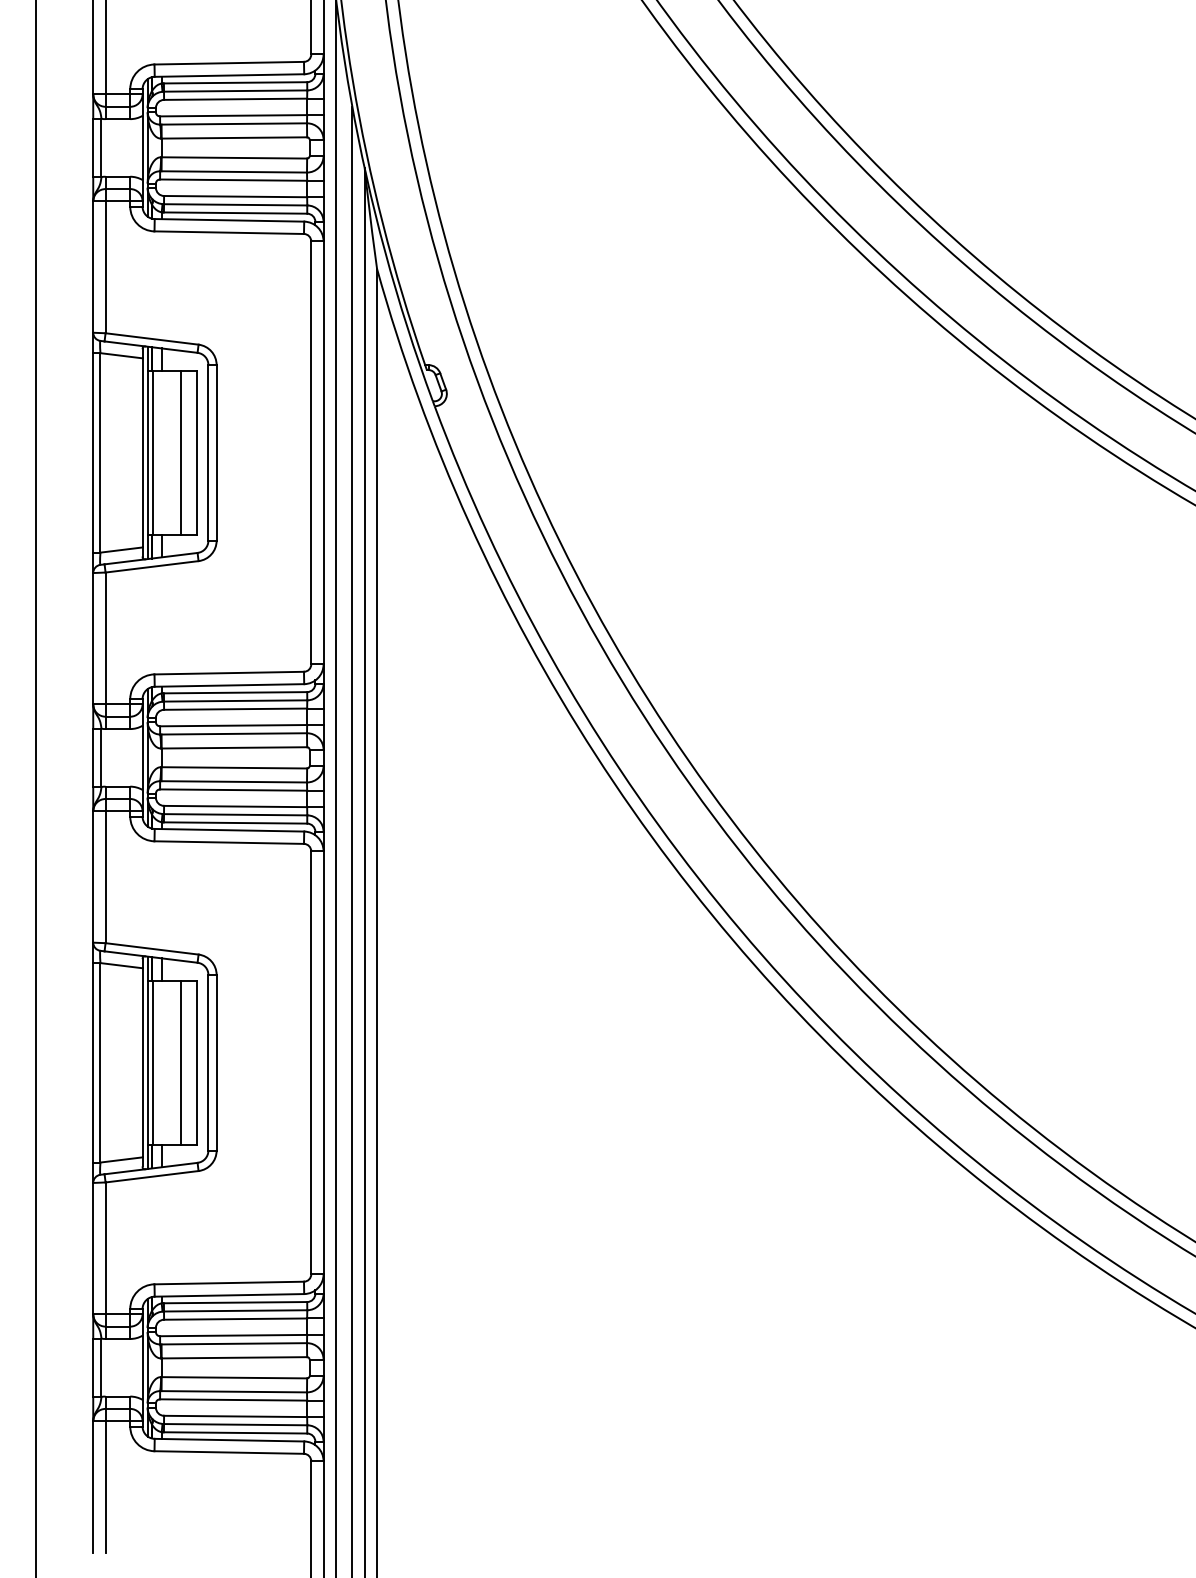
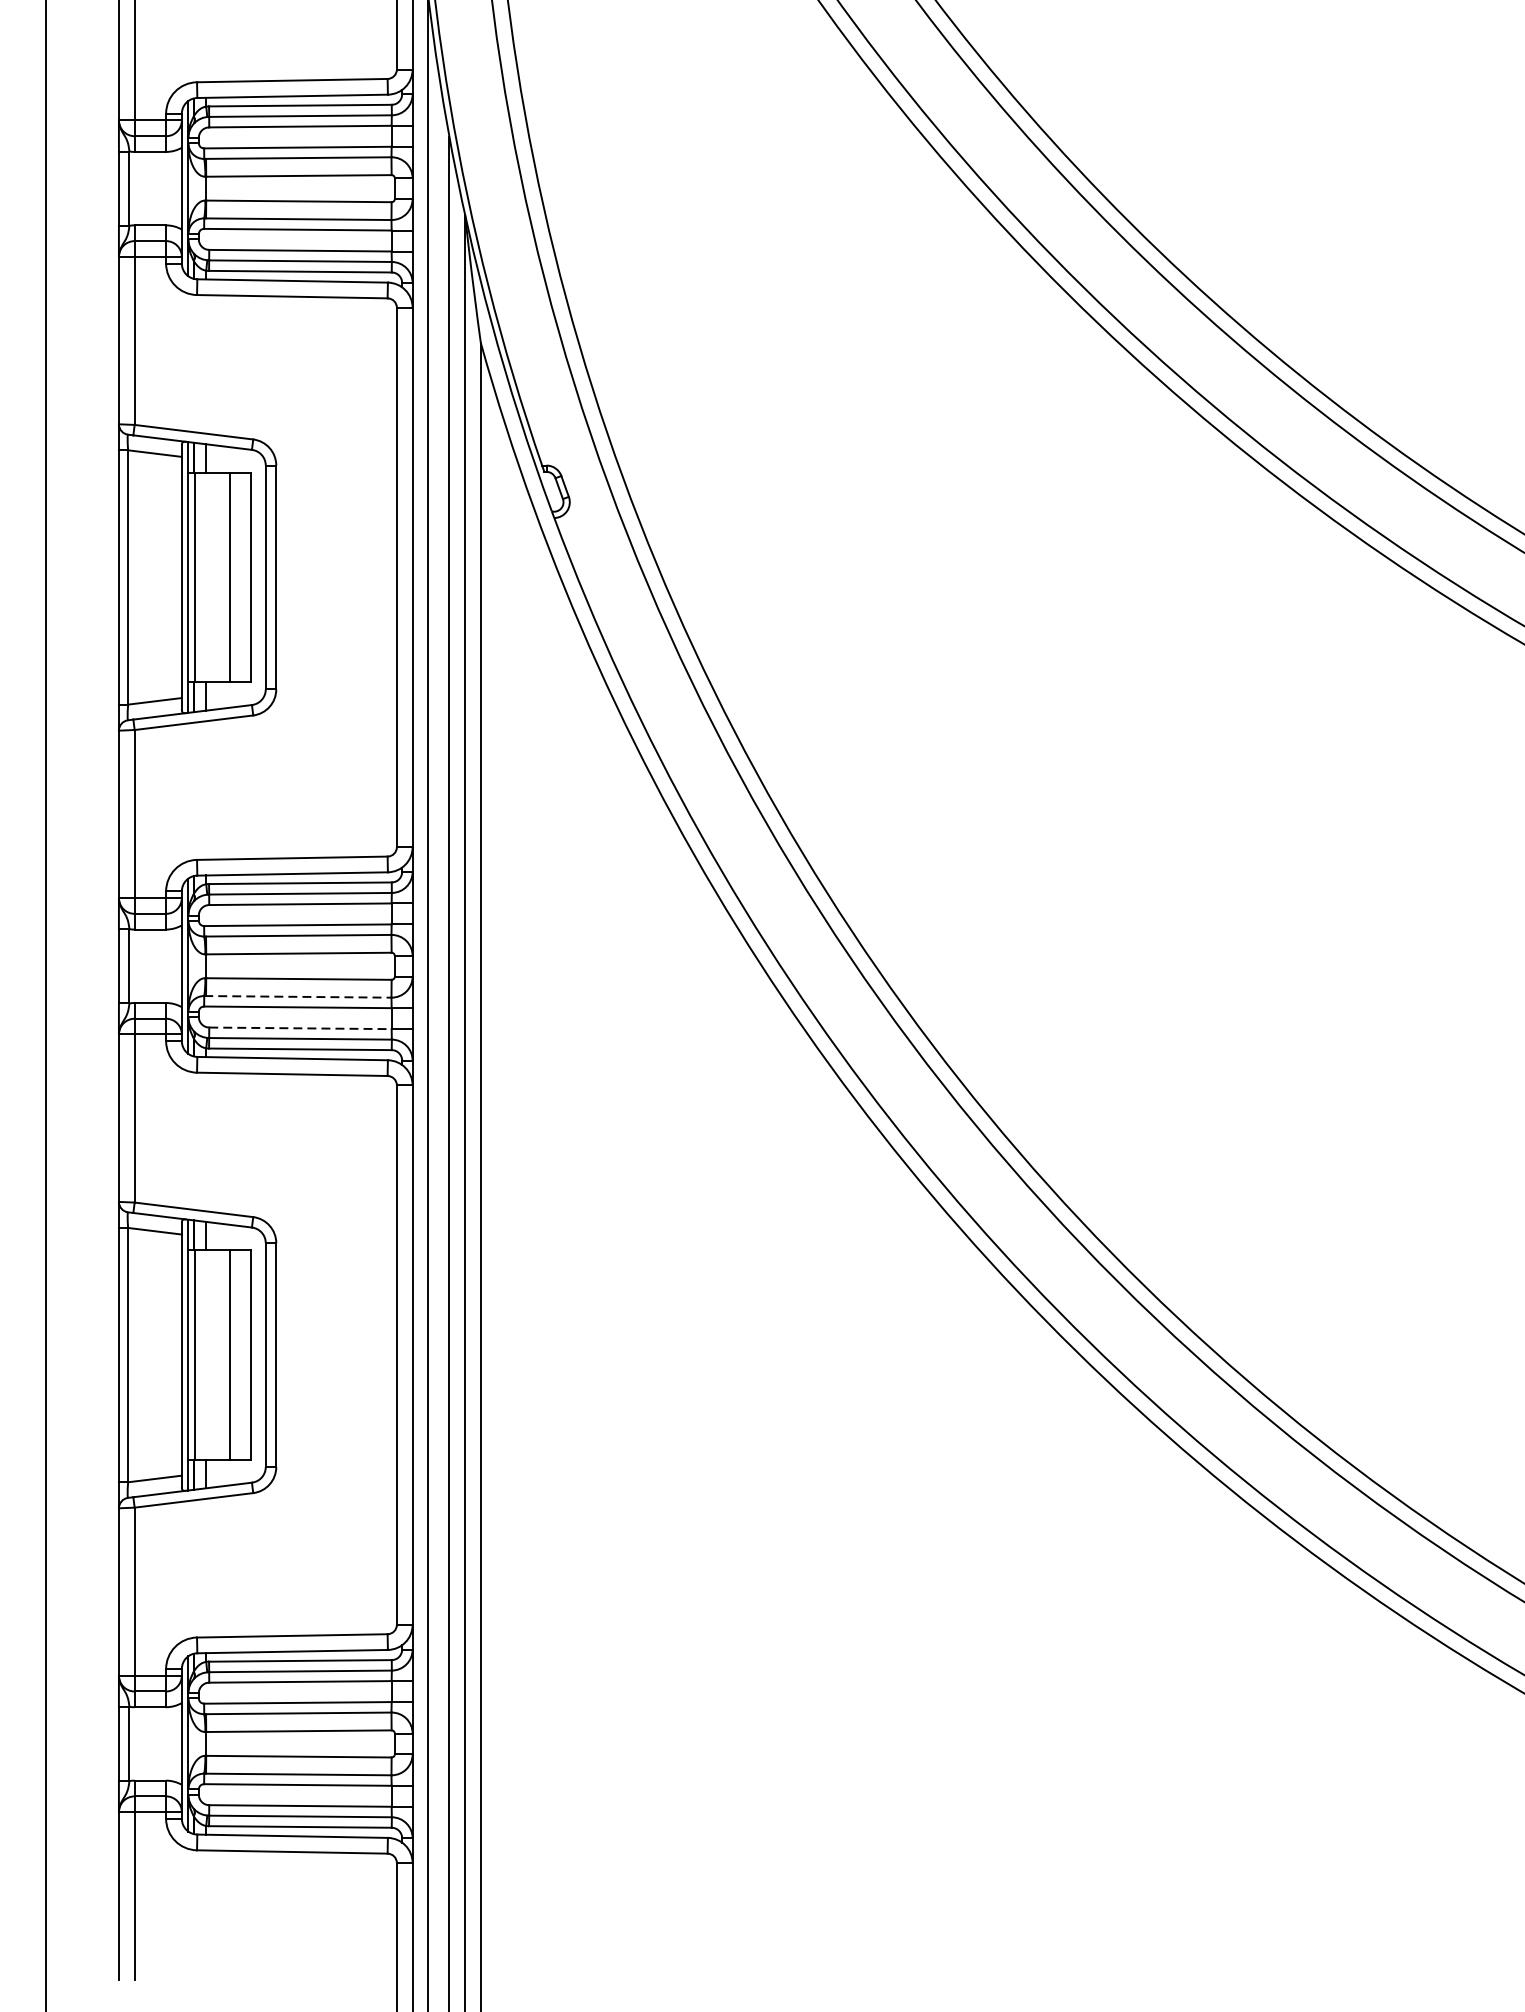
line: (234, 781) -> (299, 996), solid -> dashed
line: (235, 806) -> (300, 1028), solid -> dashed

